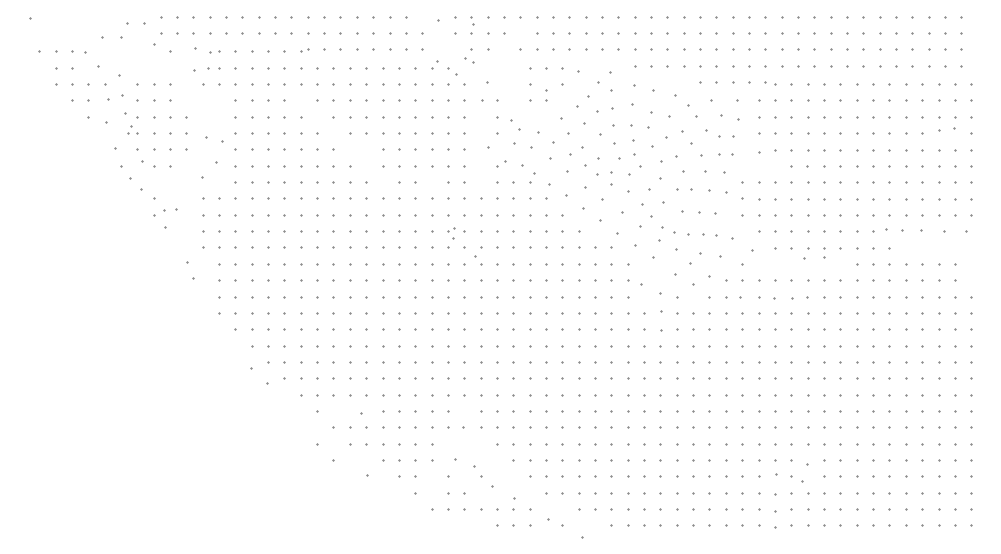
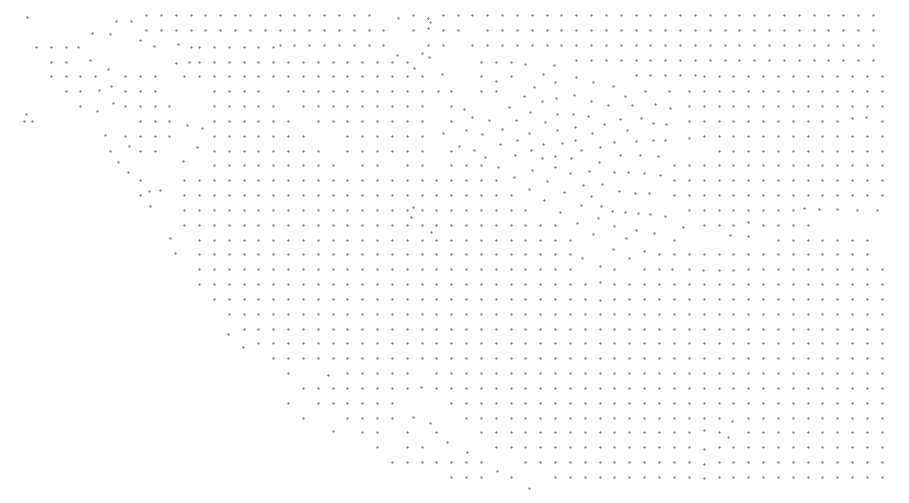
part: (472, 24) -> (429, 22), size x0.7
part: (133, 129) -> (28, 117), moved
part: (824, 252) -> (748, 229), size x1.6

